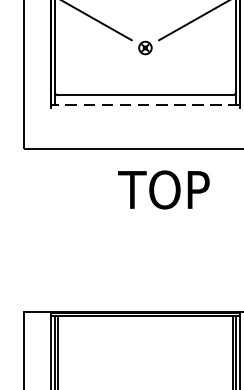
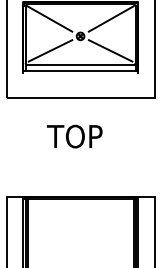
line: (95, 71) -> (50, 50), added
line: (194, 71) -> (110, 50), added
line: (145, 104) -> (80, 70), dashed -> solid
text: (163, 189) -> (74, 136), moved

